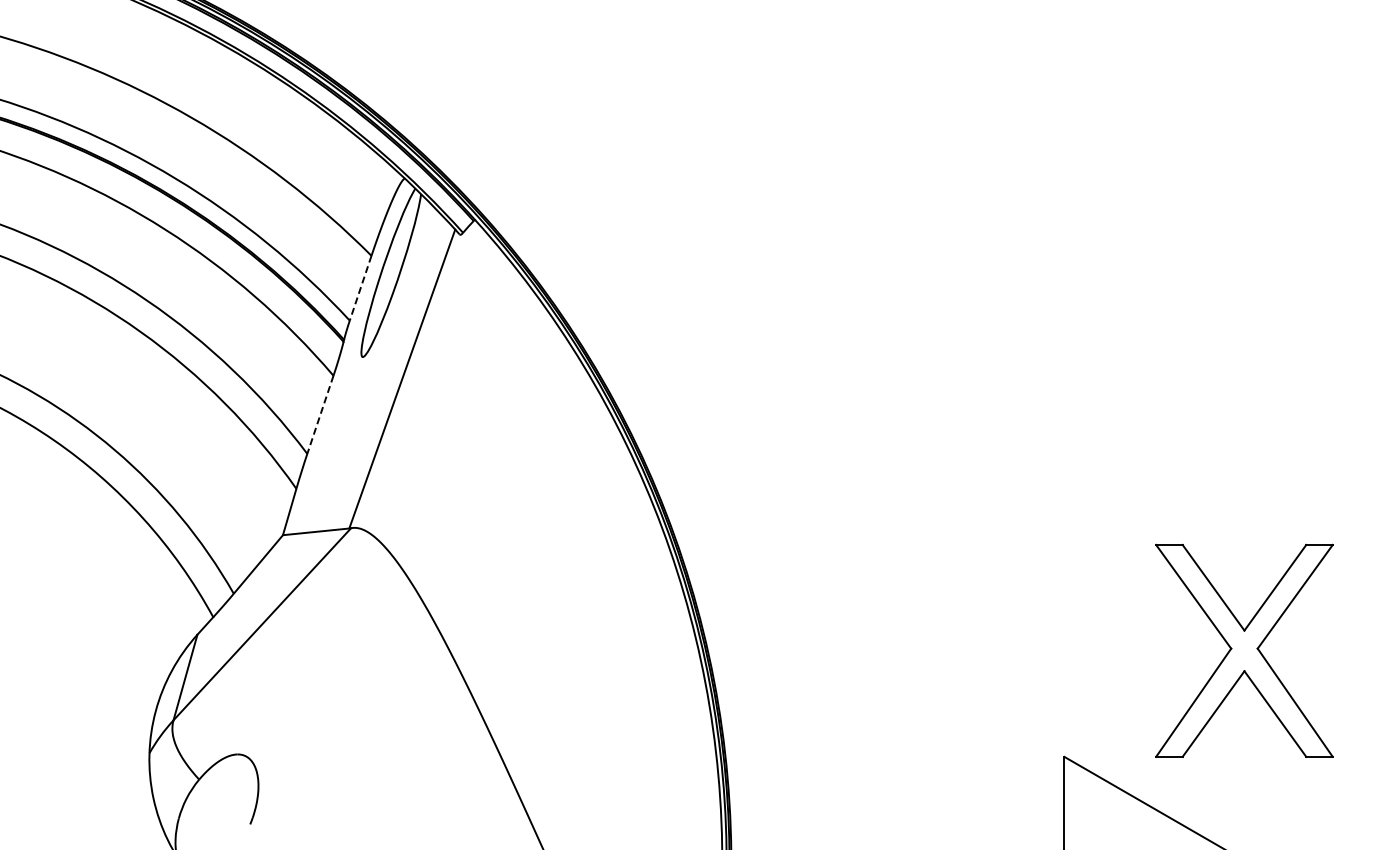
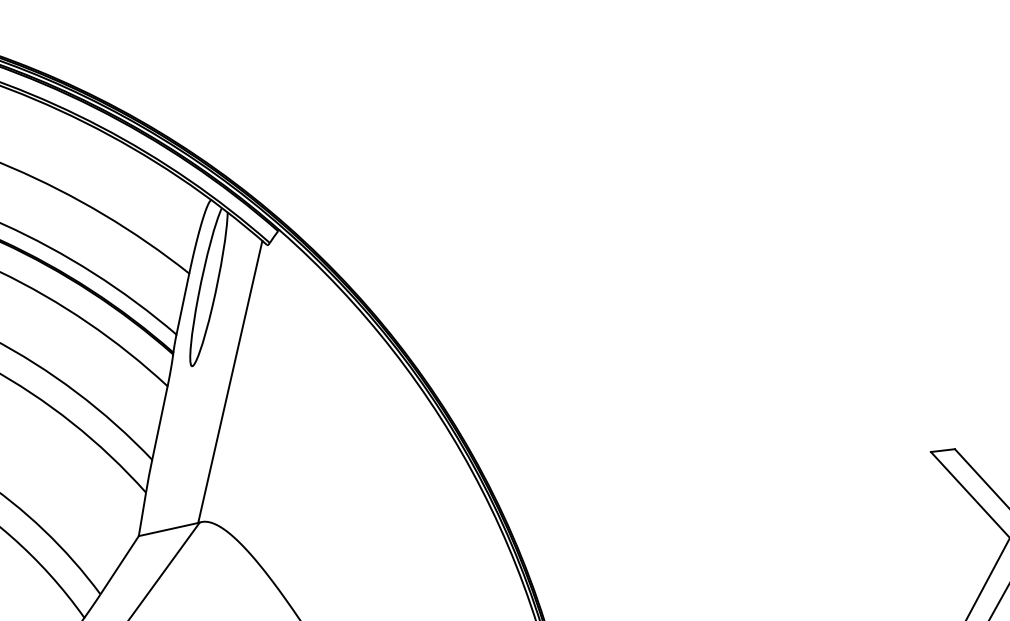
line: (360, 288) -> (182, 304), dashed -> solid
line: (320, 415) -> (160, 423), dashed -> solid

